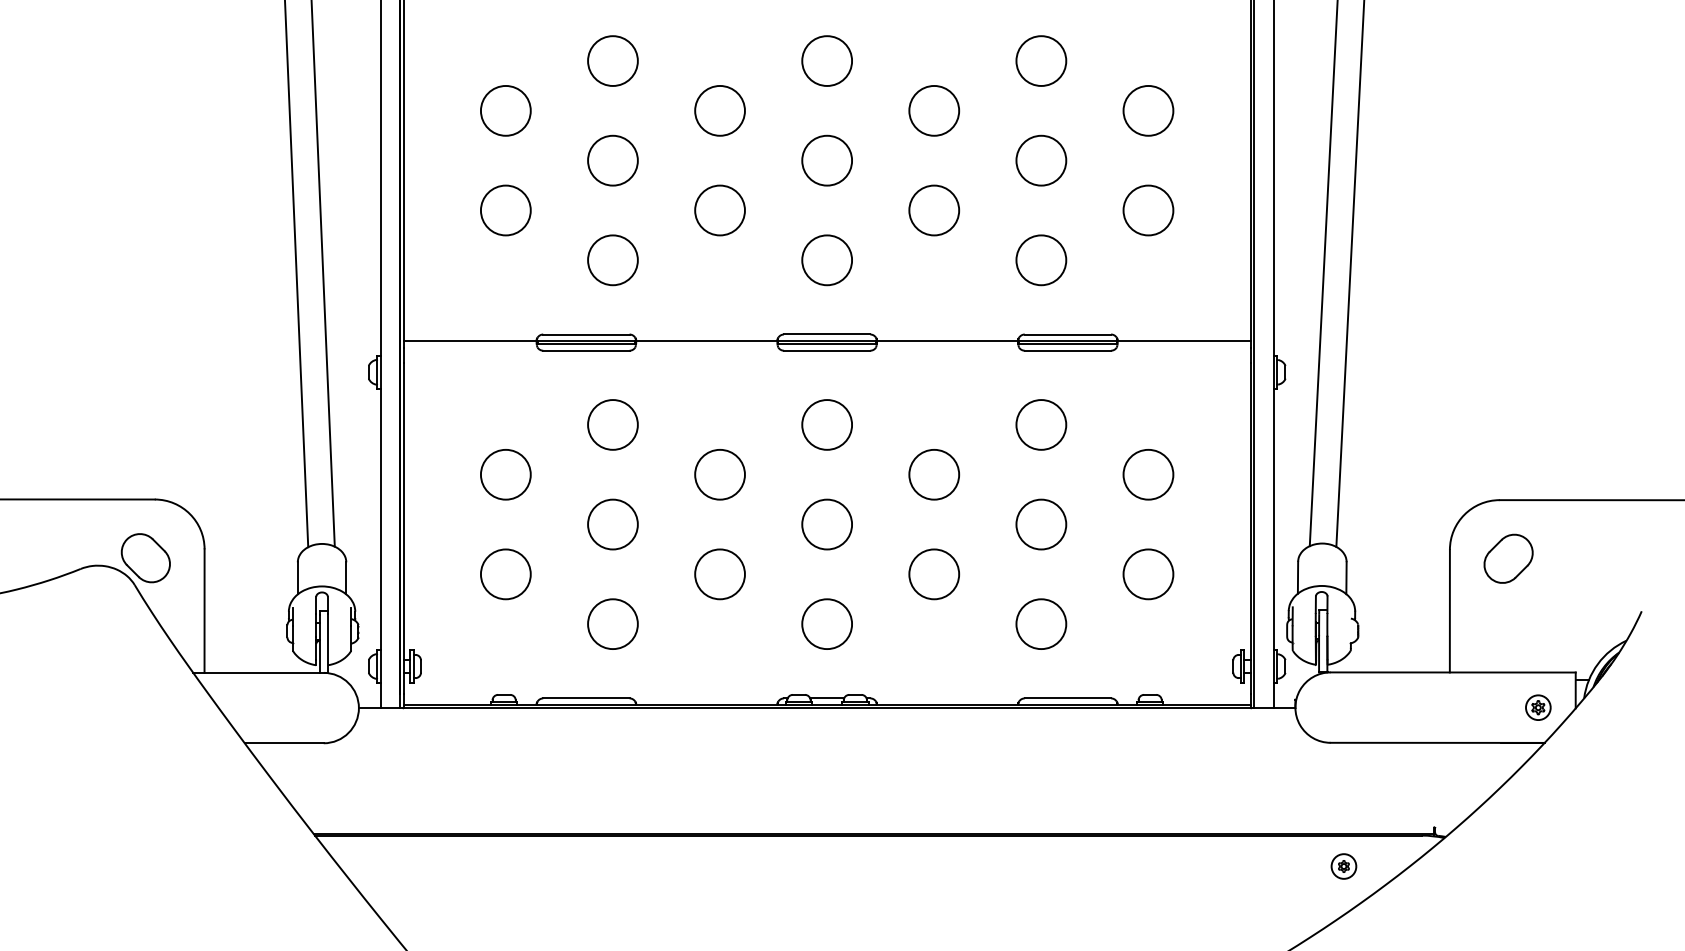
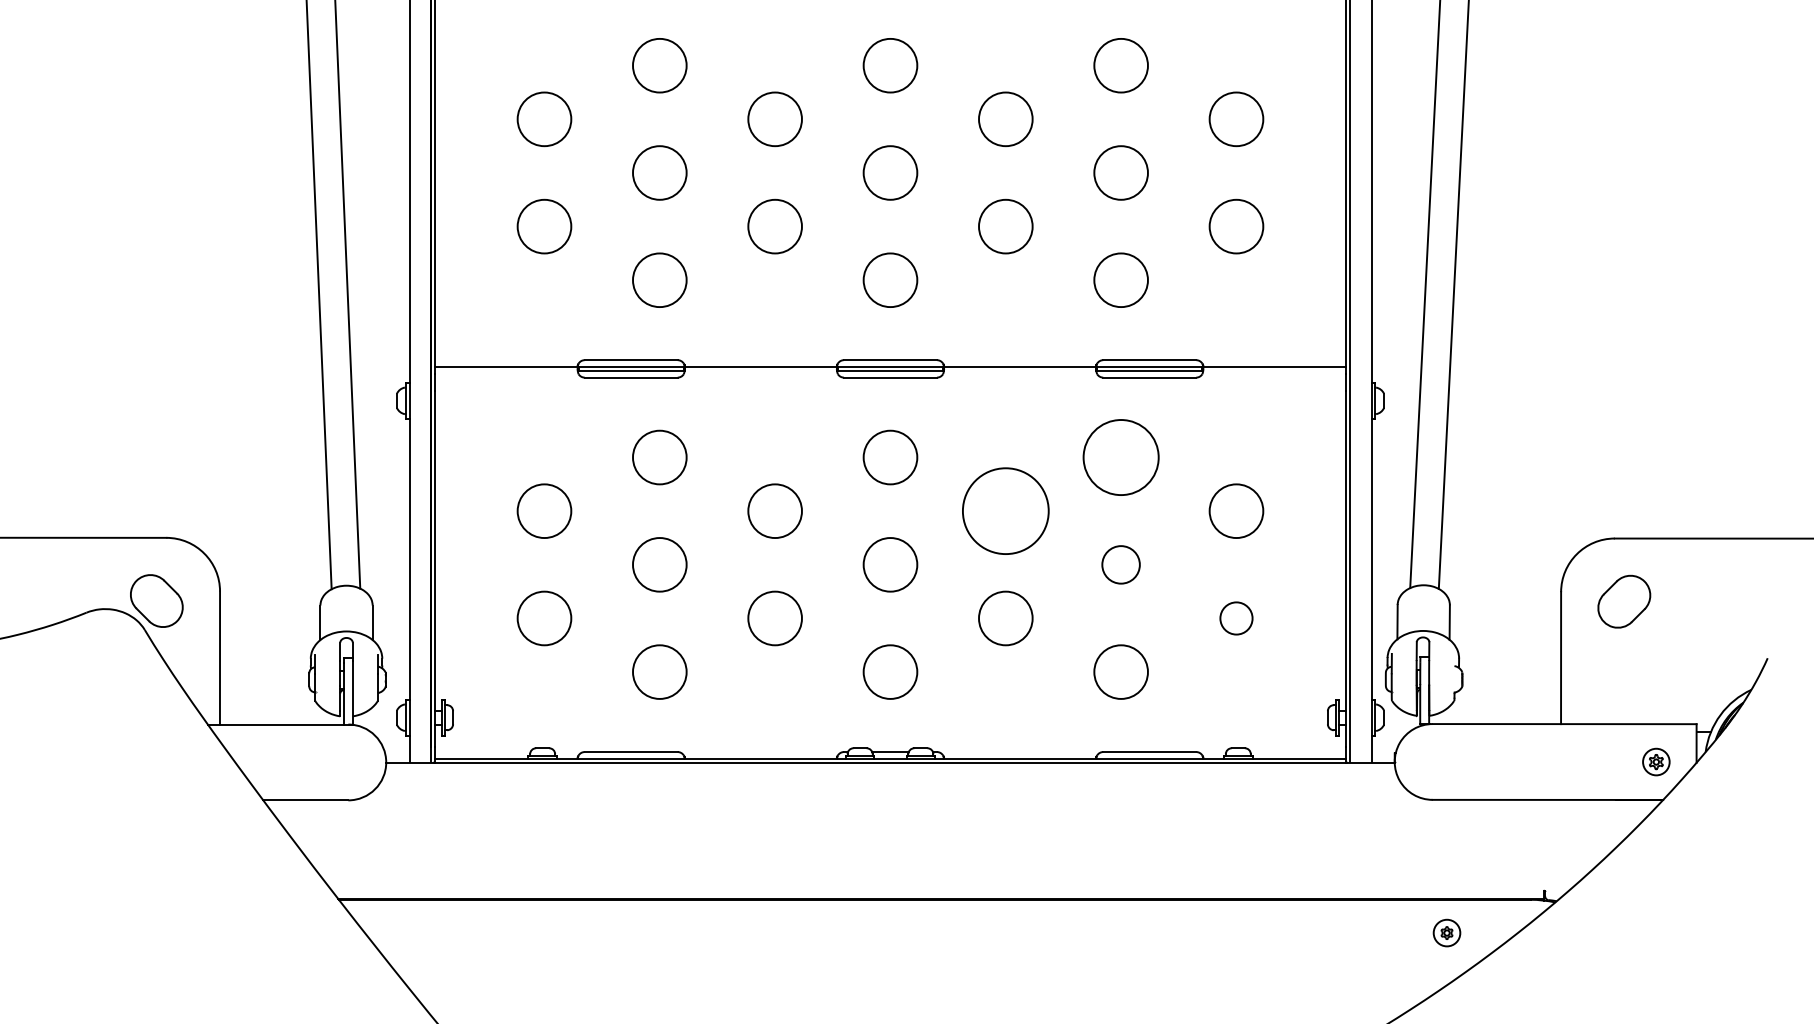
circle: (1040, 424) -> (1120, 457), size x1.4
circle: (933, 475) -> (1005, 511), size x1.6
circle: (1040, 524) -> (1120, 564), size x0.7
circle: (1148, 574) -> (1236, 618), size x0.6

